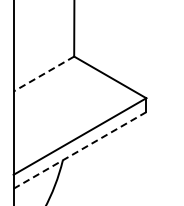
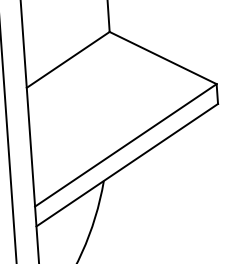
line: (43, 74) -> (67, 60), dashed -> solid
line: (79, 150) -> (126, 165), dashed -> solid

